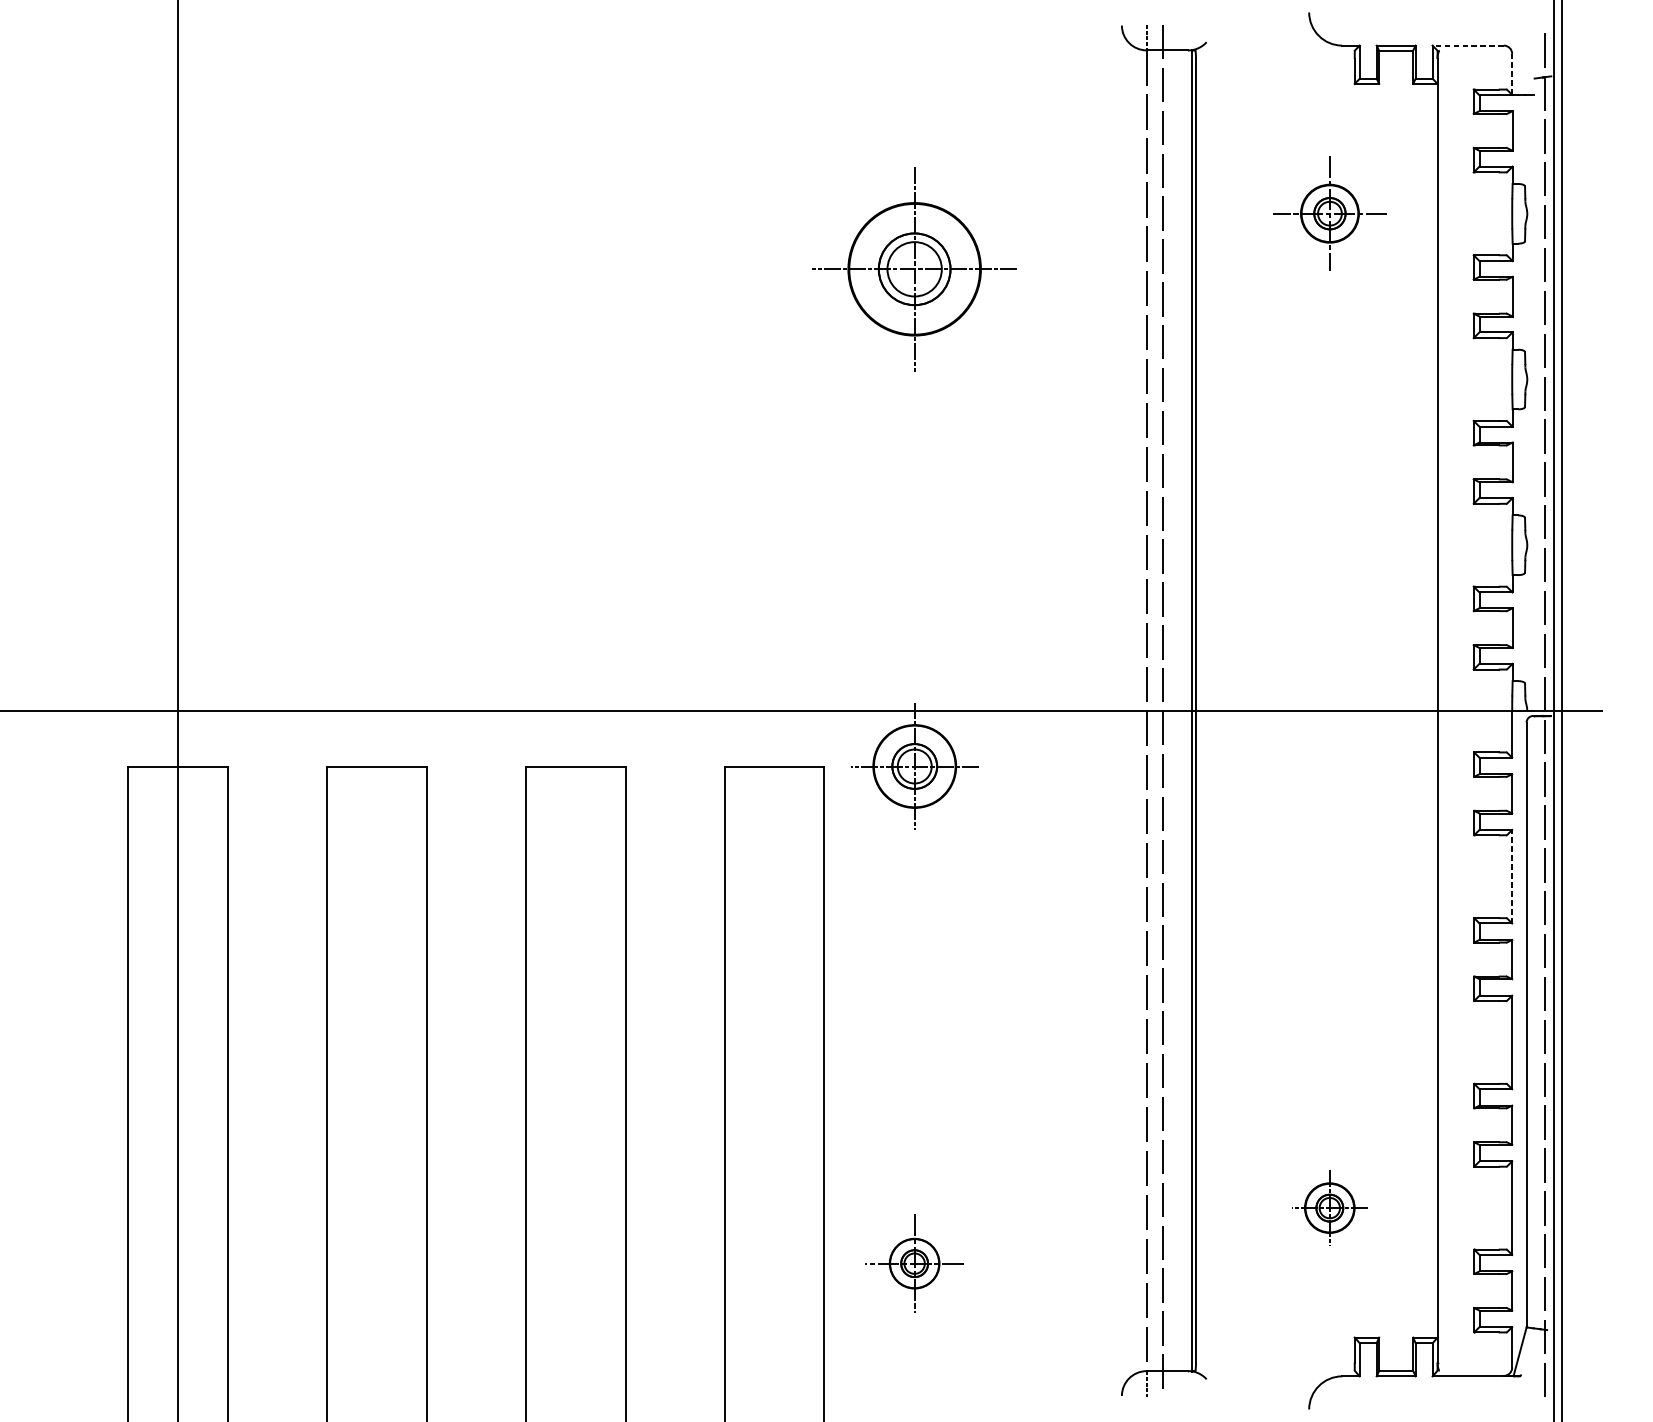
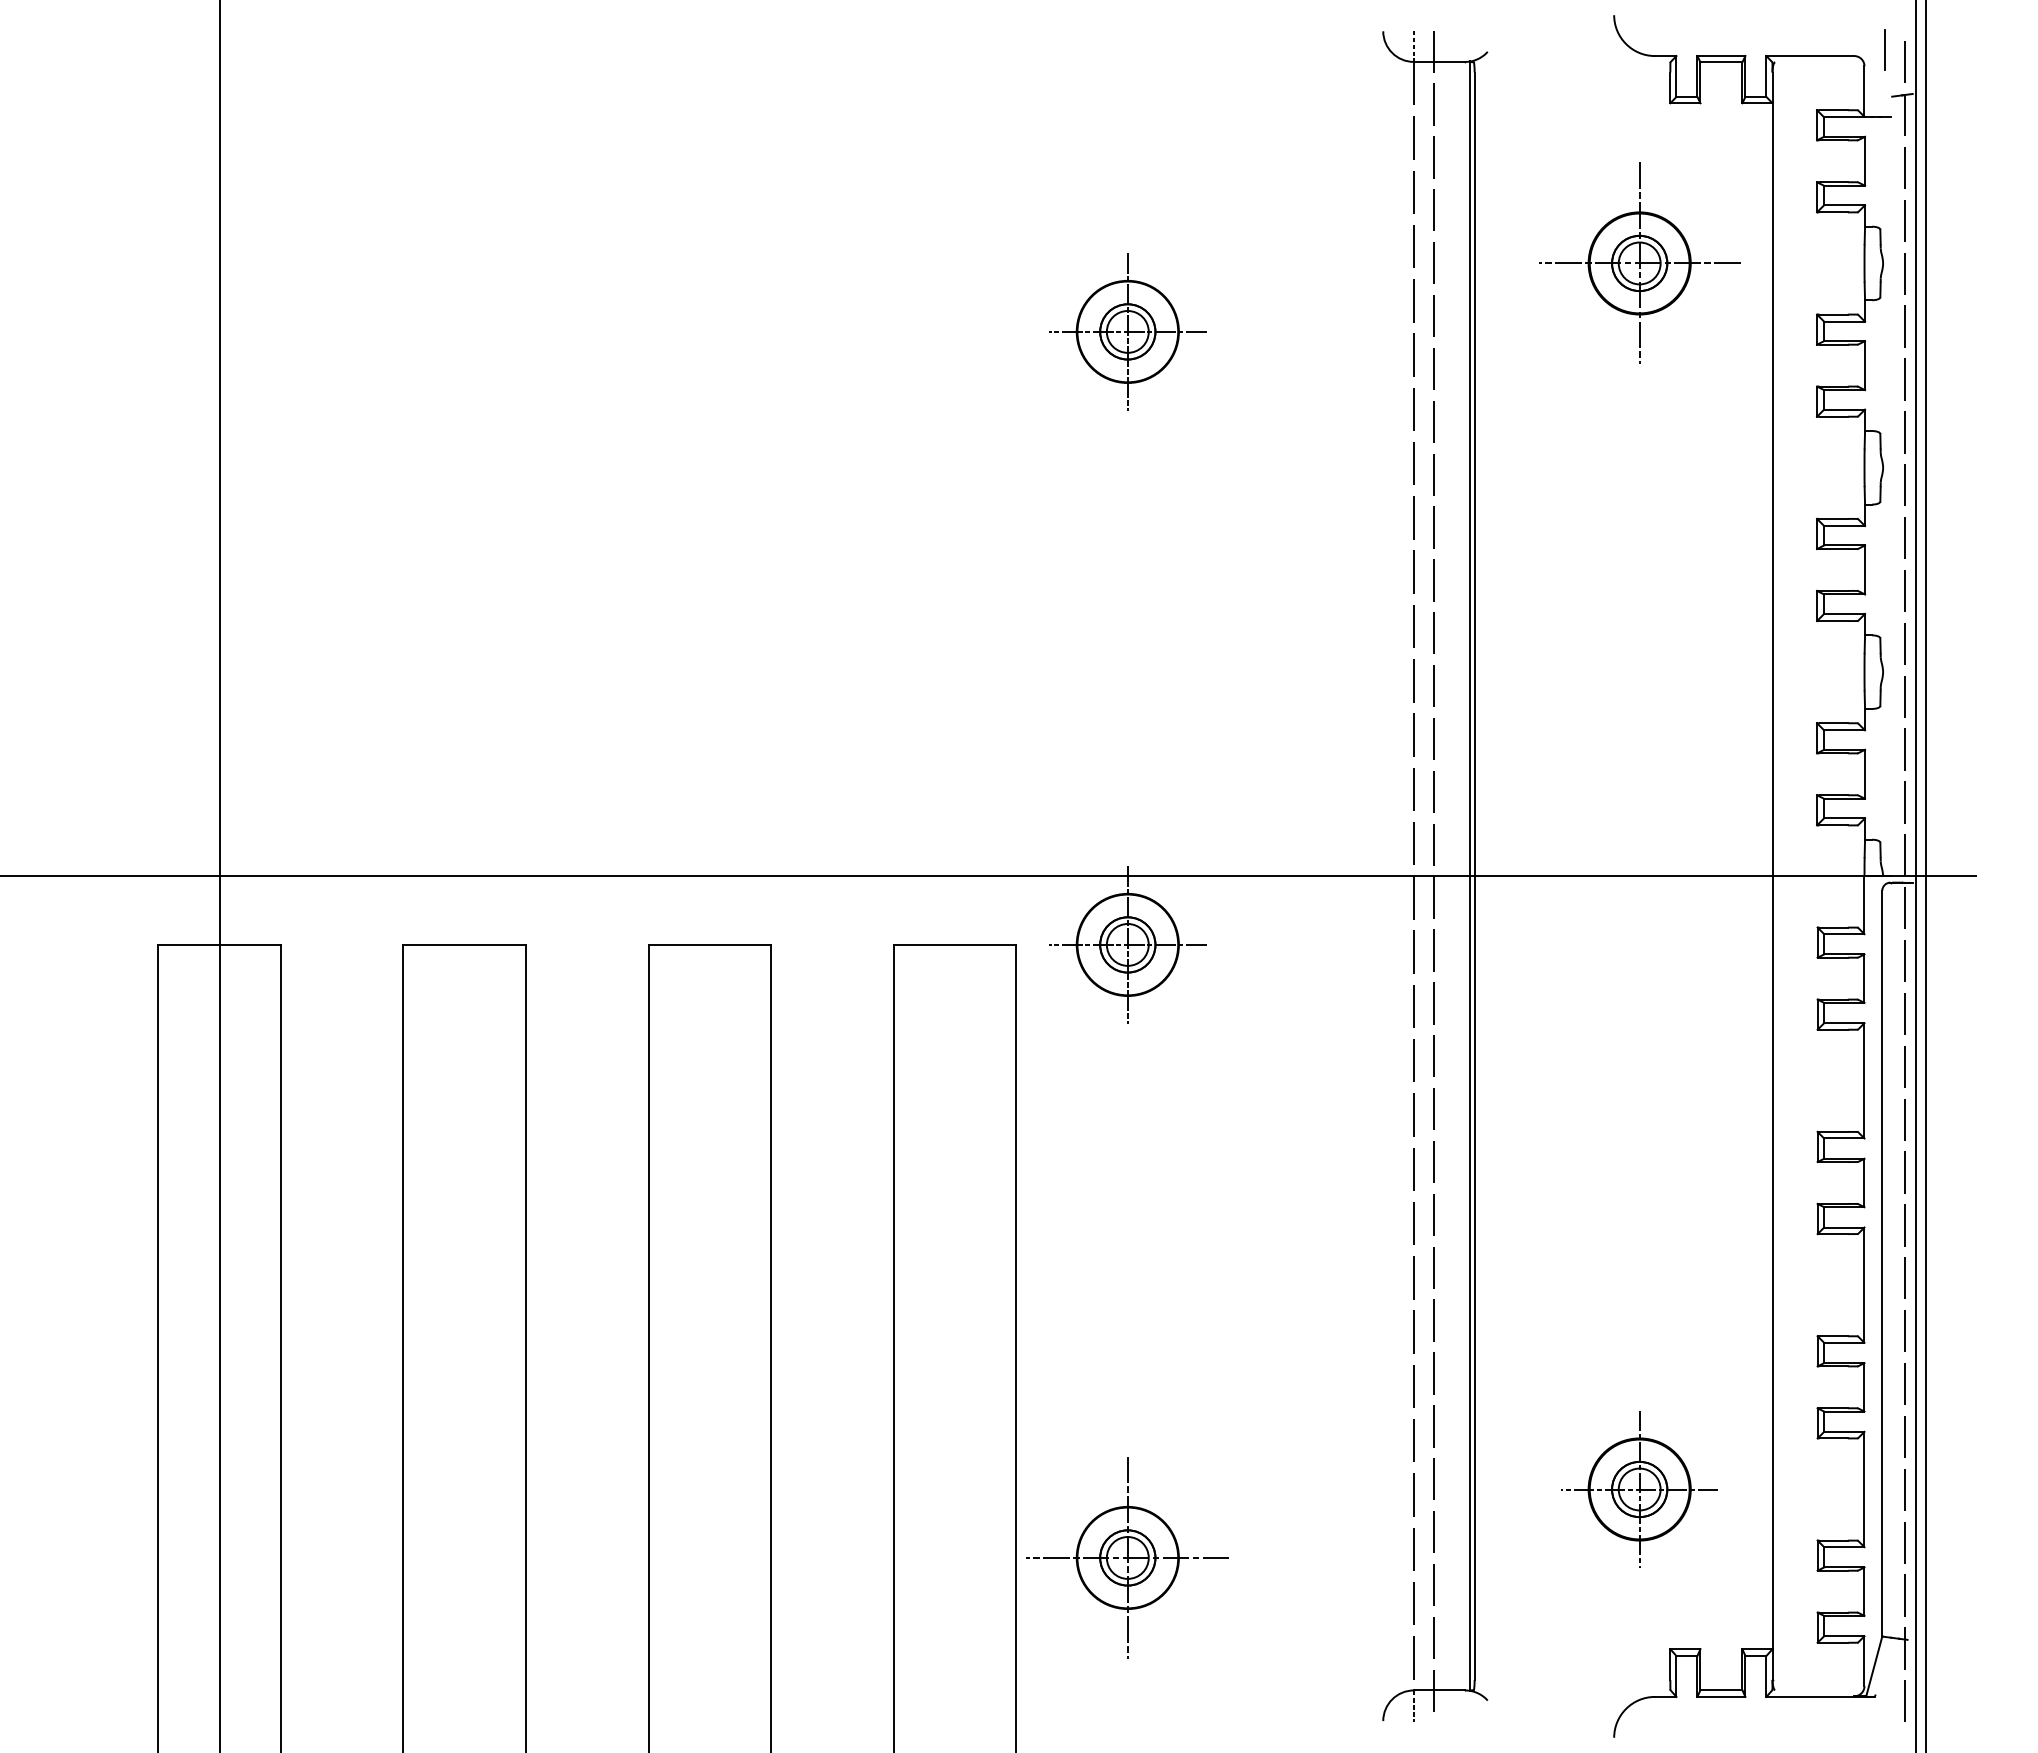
line: (1528, 40) -> (1884, 49), added
line: (1468, 45) -> (1810, 56), dashed -> solid
line: (1512, 74) -> (1864, 91), dashed -> solid
part: (1329, 213) -> (1639, 262), size x1.43
part: (914, 269) -> (1127, 331), size x0.62
line: (1512, 876) -> (1864, 1080), dashed -> solid
part: (1329, 1208) -> (1639, 1489), size x1.67
part: (914, 1263) -> (1127, 1557), size x1.67

